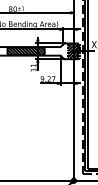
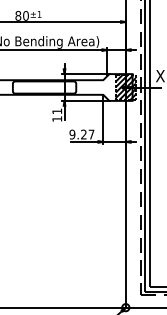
hatch: (25, 50) -> (43, 86), removed

